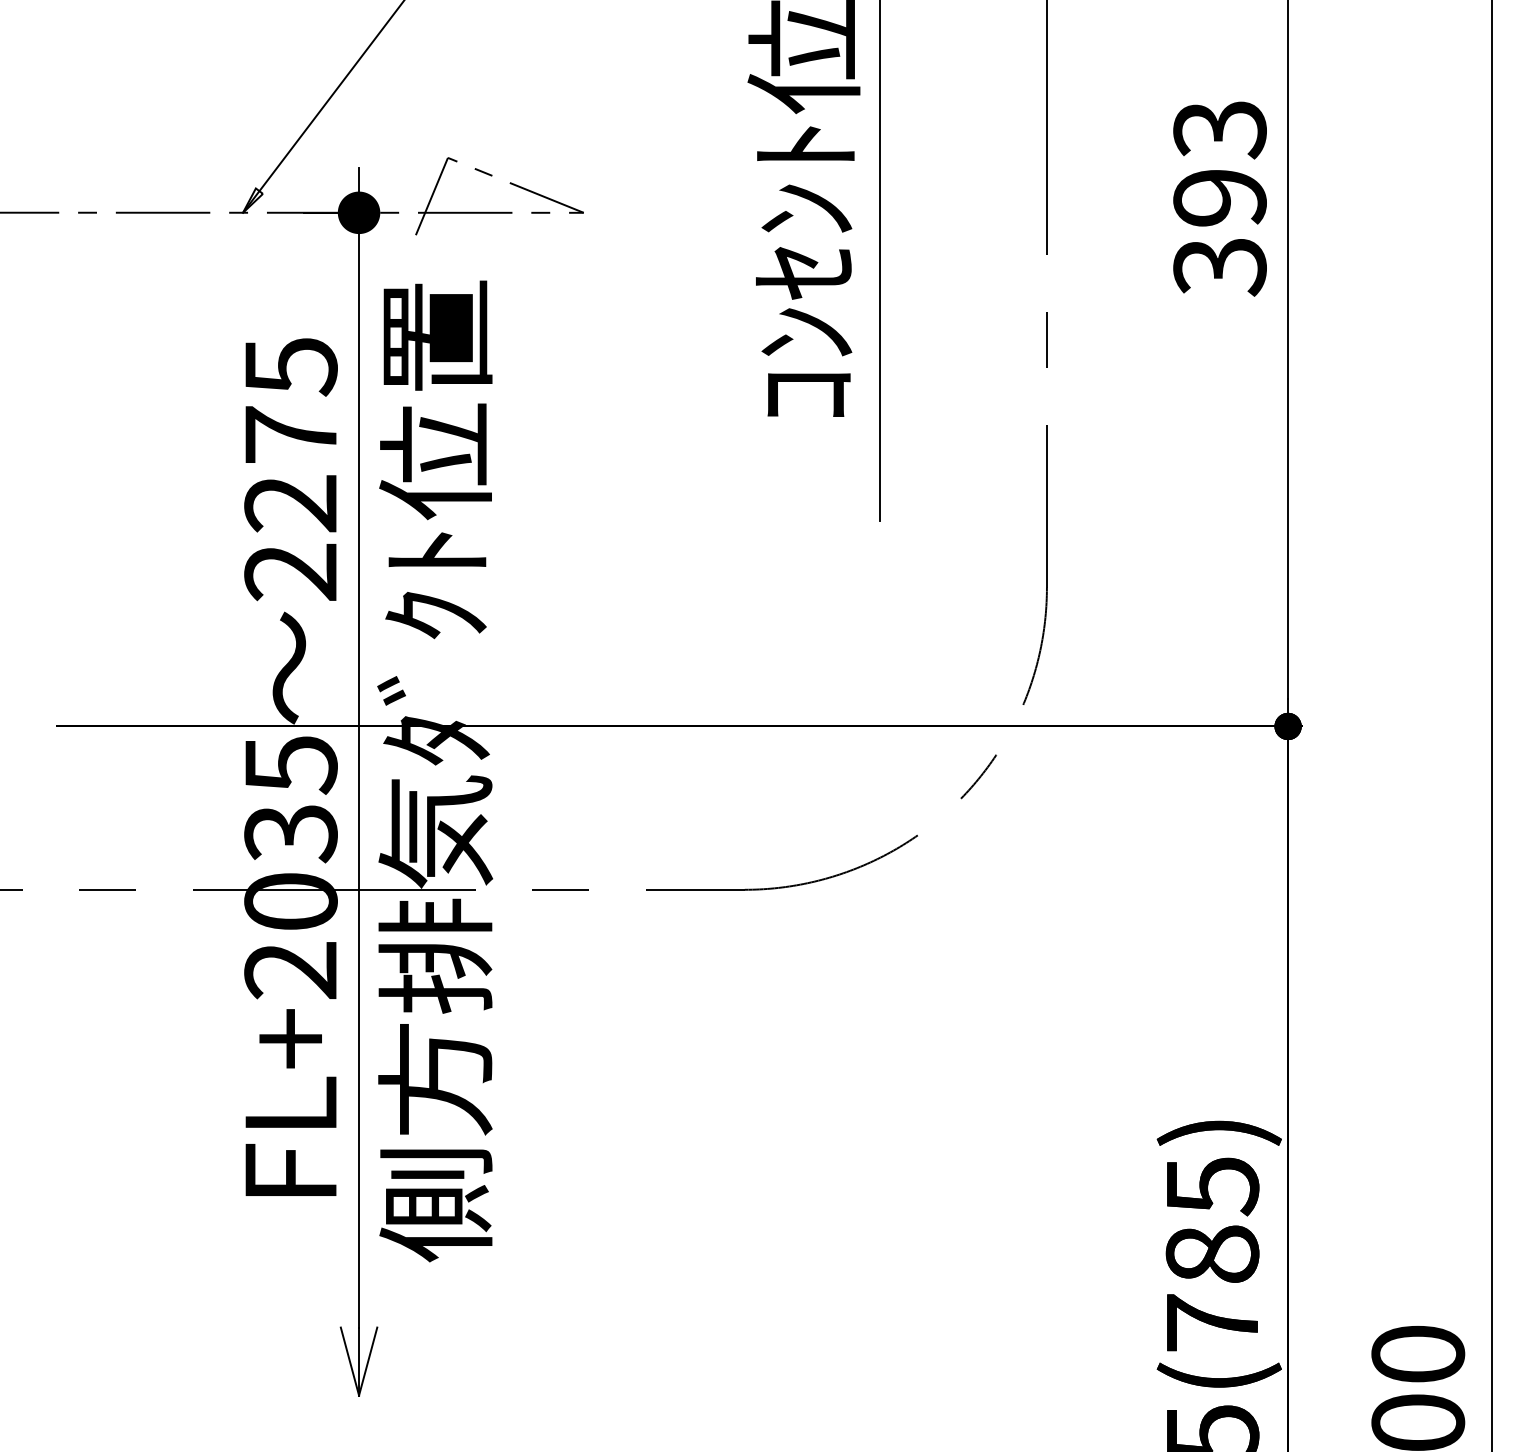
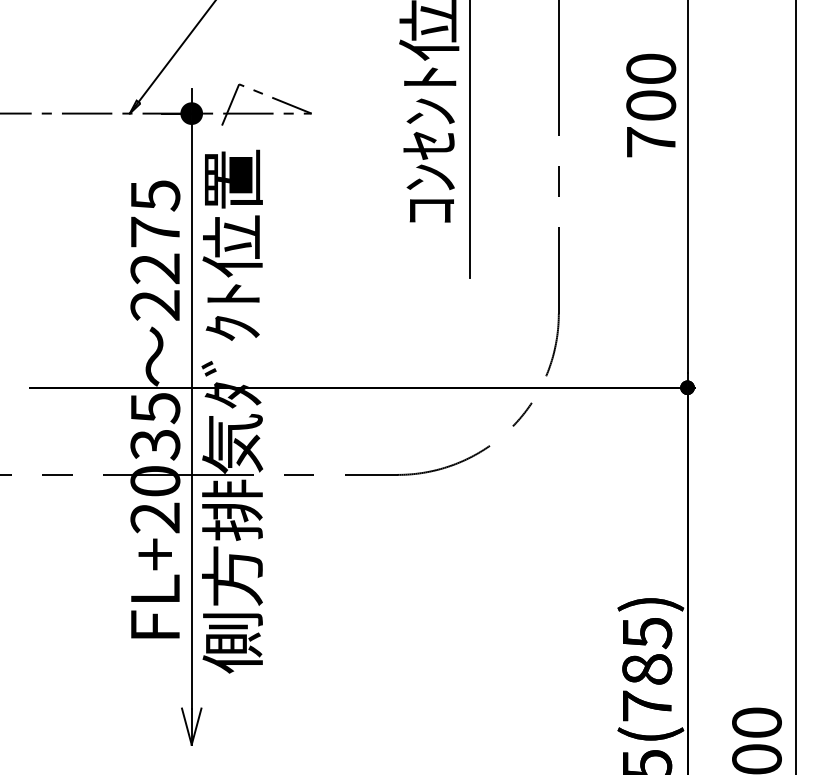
text: (1220, 197) -> (651, 105), 393 -> 700

